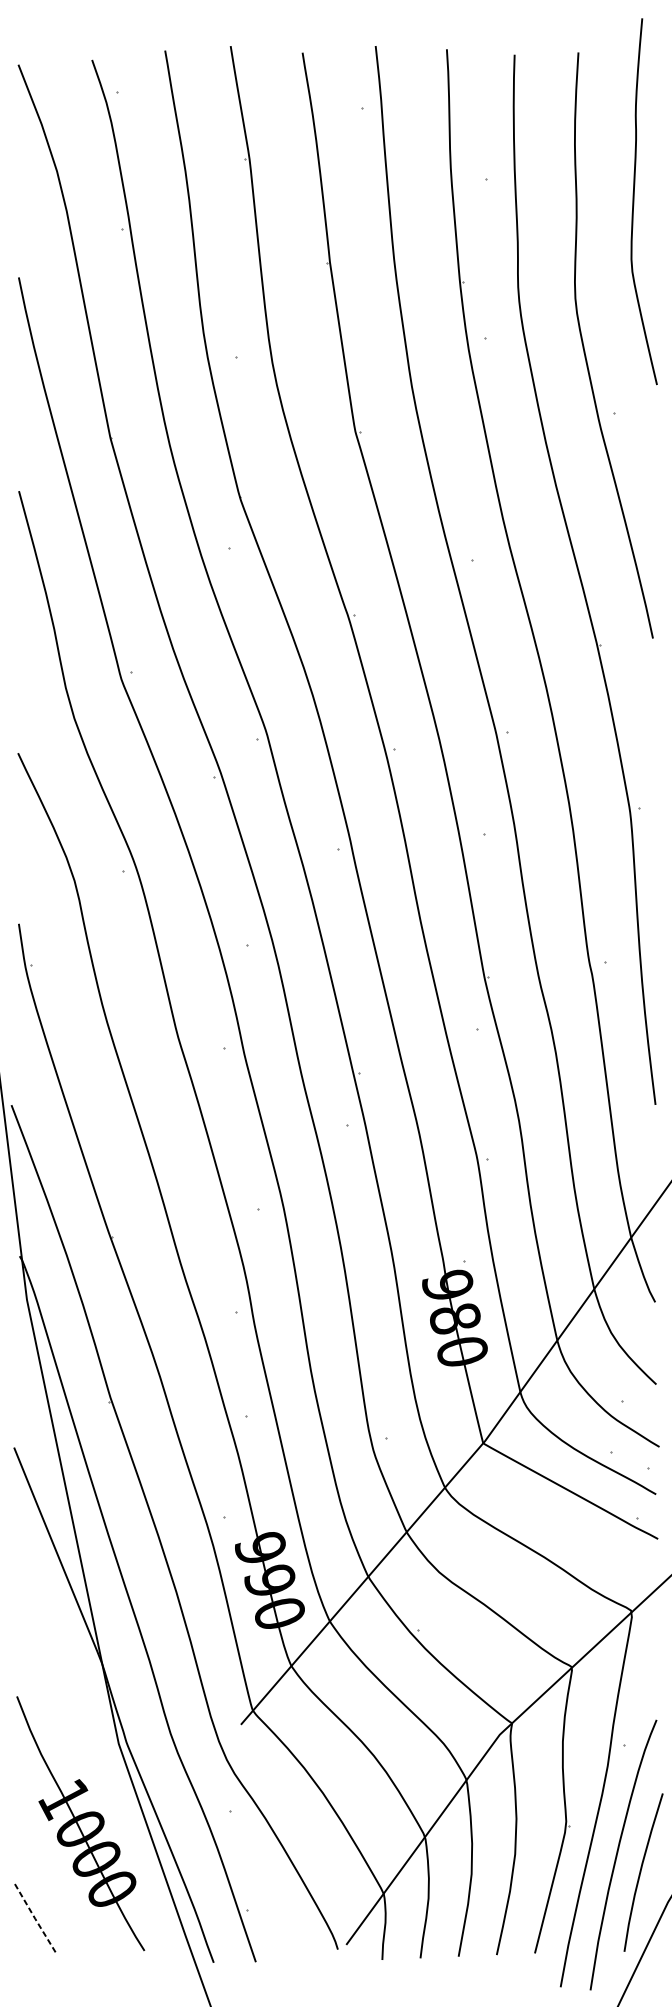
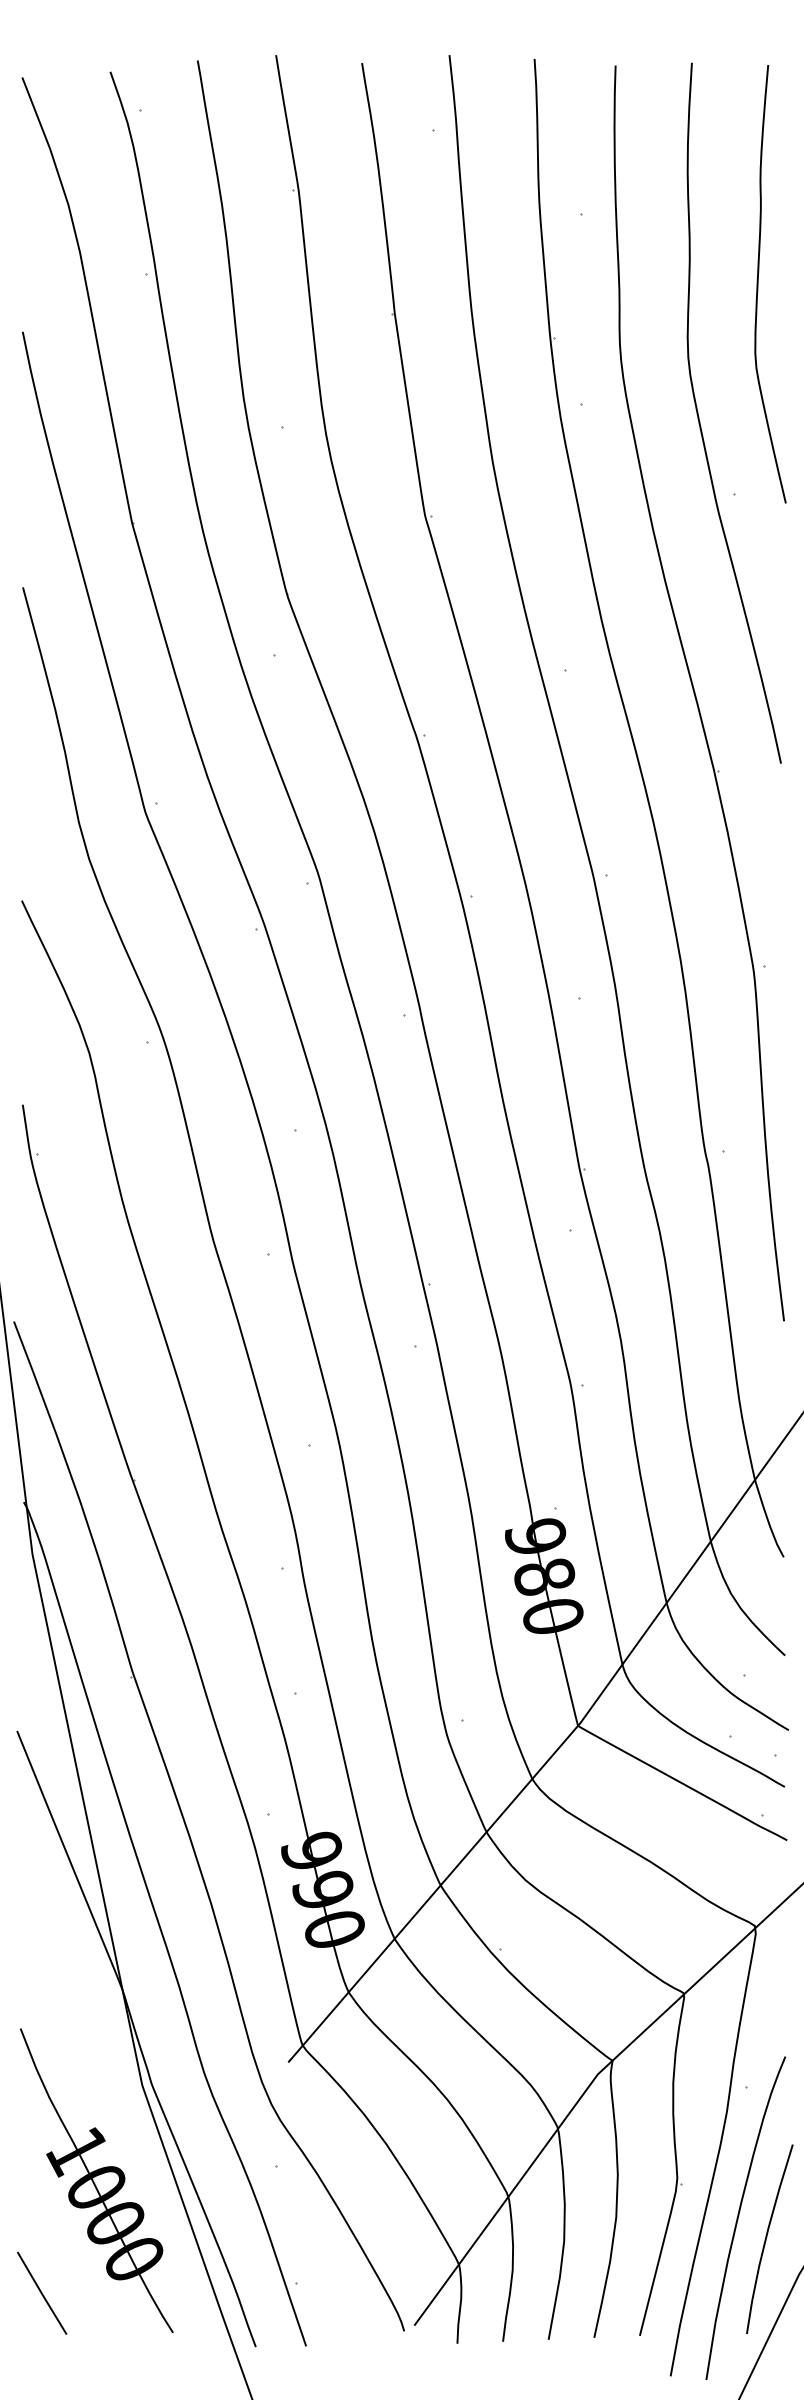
curve: (634, 201) -> (758, 284), moved
line: (34, 1917) -> (41, 2293), dashed -> solid

